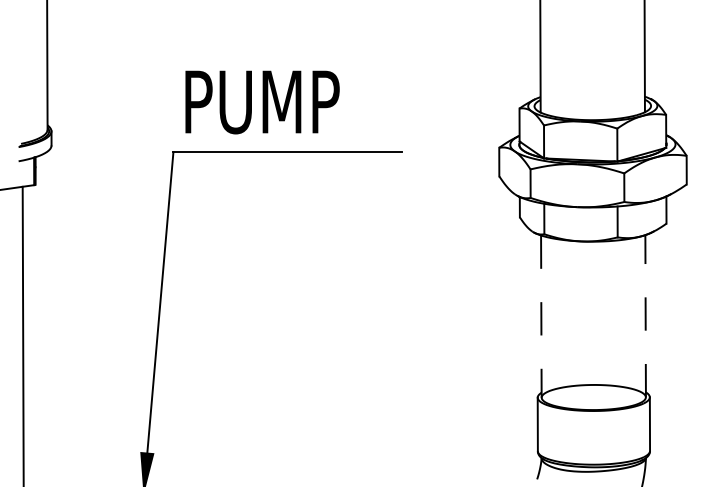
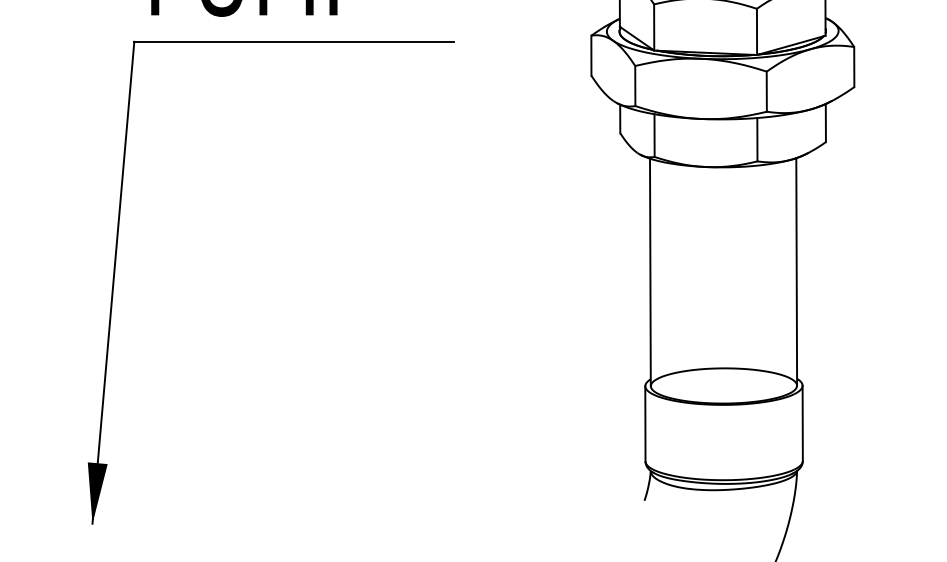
line: (645, 315) -> (796, 270), dashed -> solid
line: (541, 317) -> (650, 273), dashed -> solid

